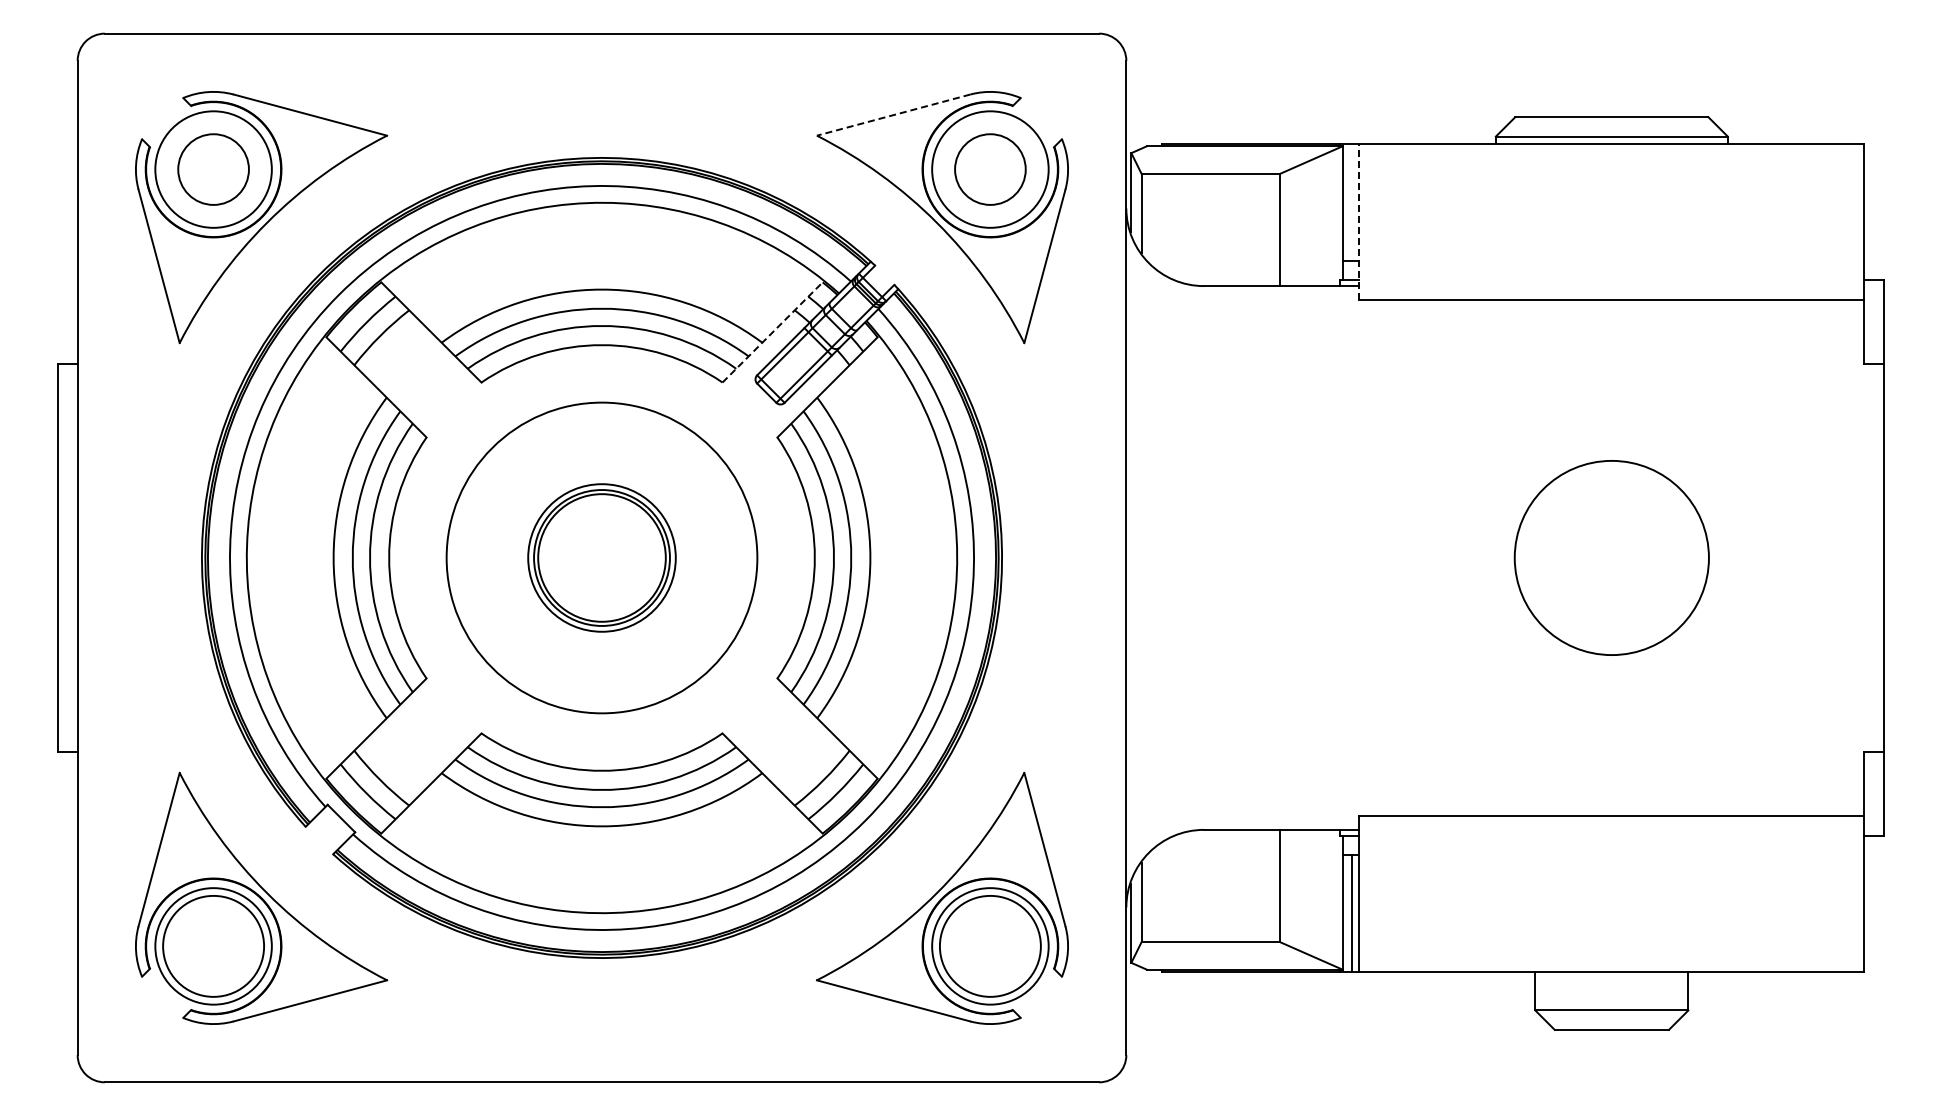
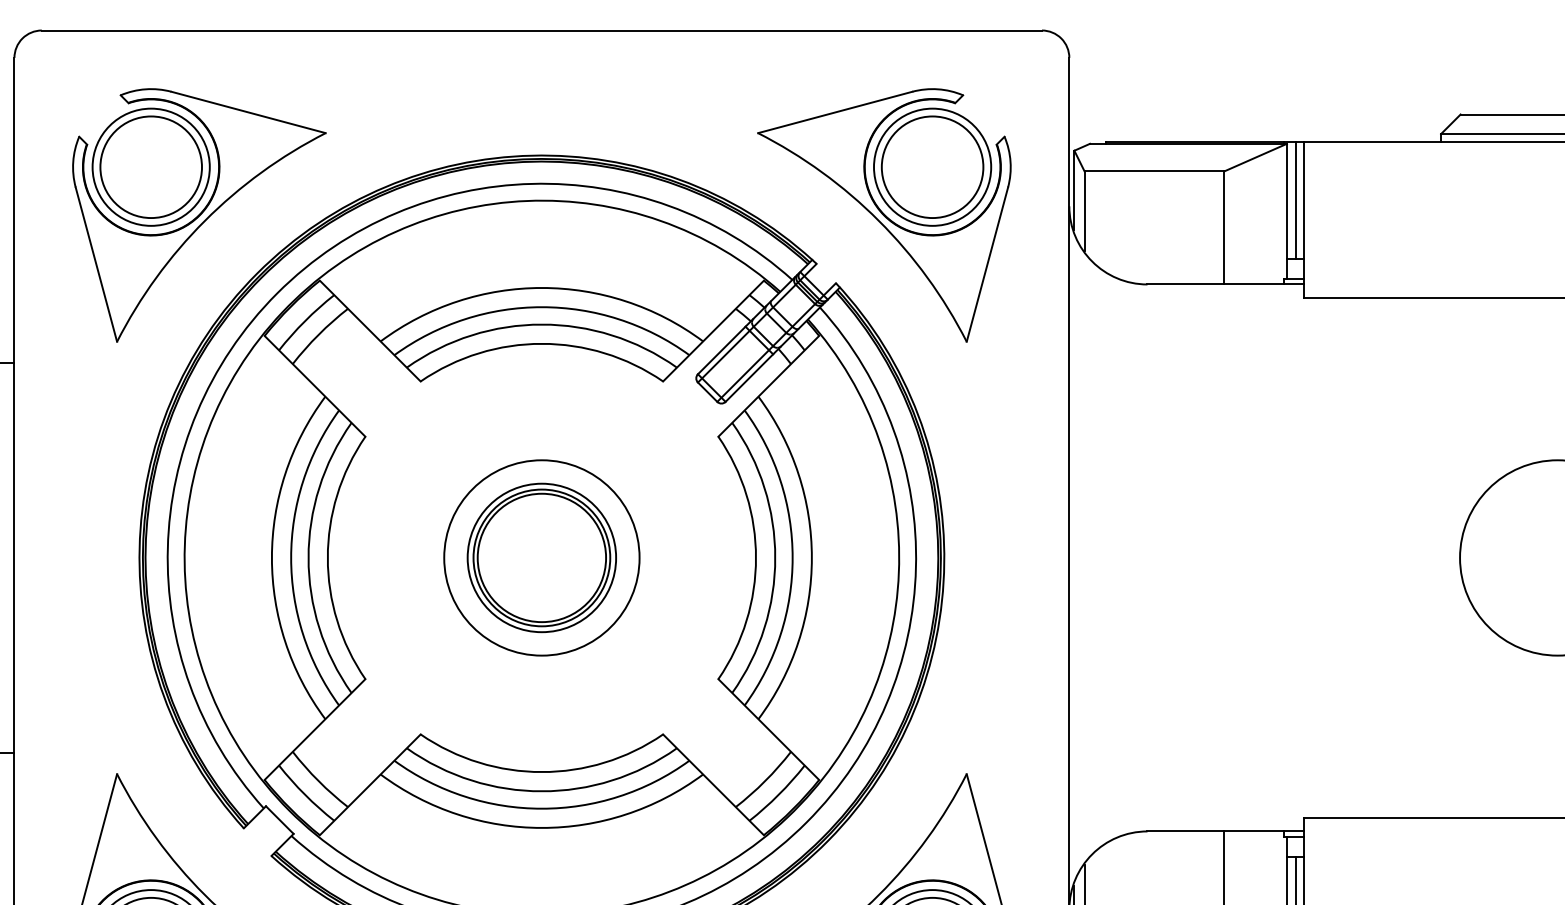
line: (893, 115) -> (835, 112), dashed -> solid
circle: (213, 169) -> (151, 167), size x1.43
circle: (989, 169) -> (931, 167), size x1.43
line: (1351, 202) -> (1295, 200), added
line: (1359, 222) -> (1303, 220), dashed -> solid
line: (772, 332) -> (713, 331), dashed -> solid
circle: (601, 557) -> (541, 557), size x0.62

